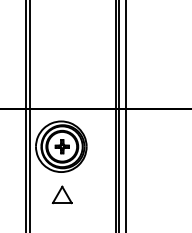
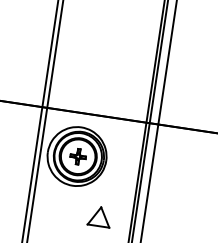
part: (61, 194) -> (99, 216), moved

